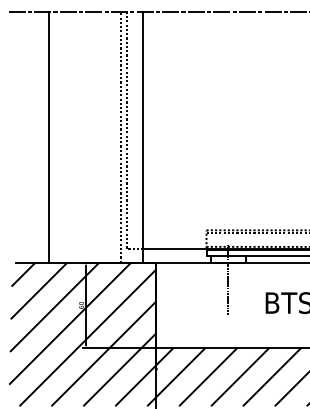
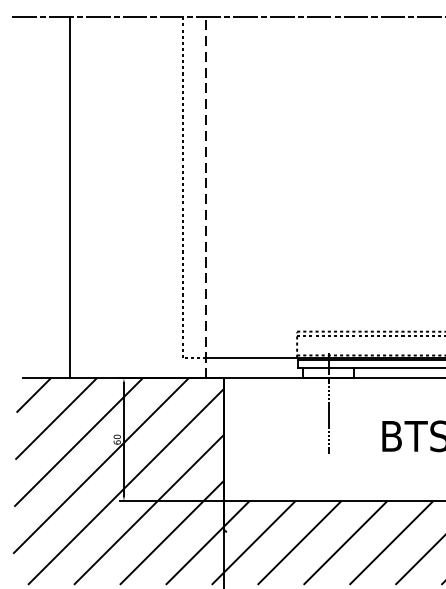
line: (121, 136) -> (174, 196), removed
line: (143, 137) -> (206, 198), solid -> dashed

